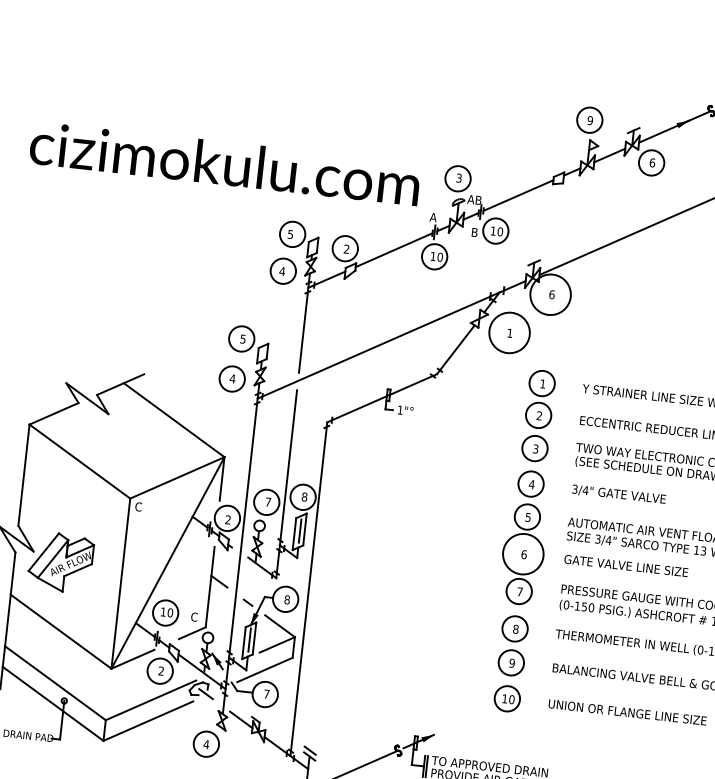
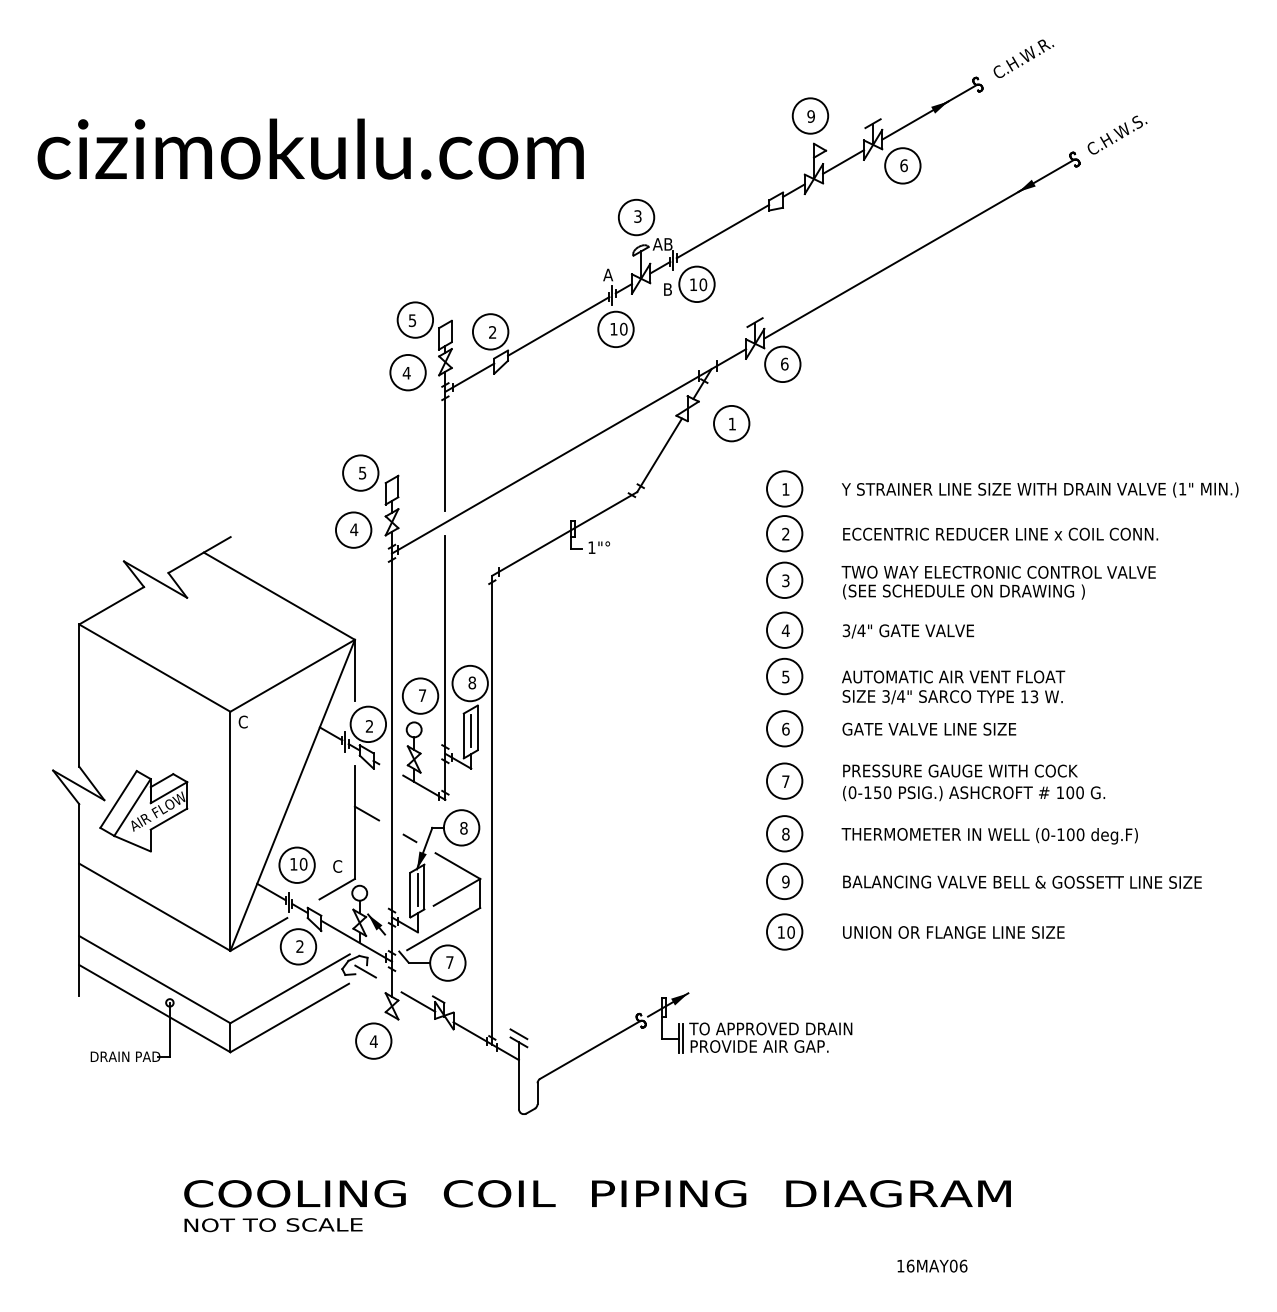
text: (224, 163) -> (310, 148), moved
circle: (550, 294) -> (782, 364), size x0.62
circle: (509, 332) -> (731, 423), size x0.62
circle: (523, 554) -> (784, 728), size x0.62

